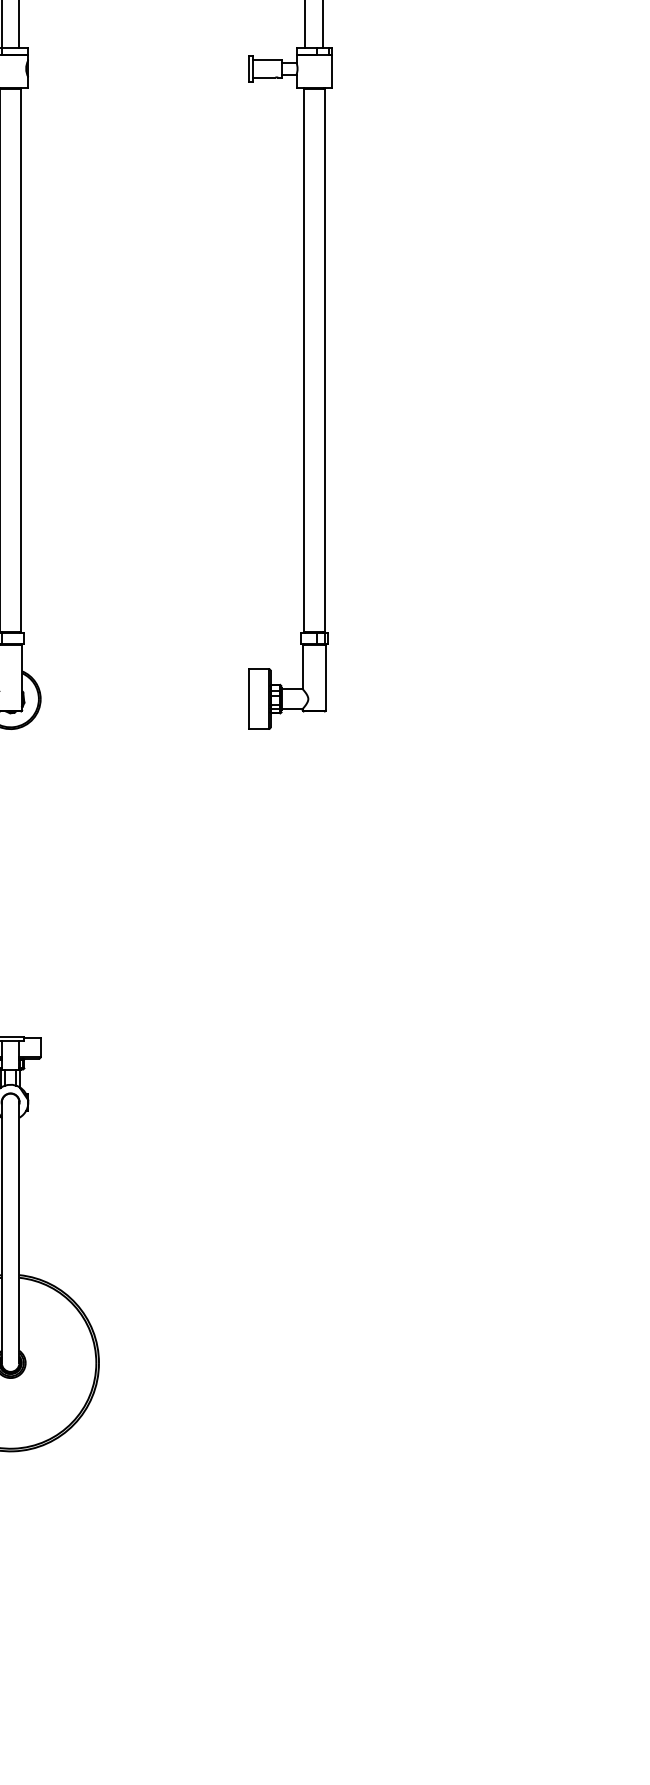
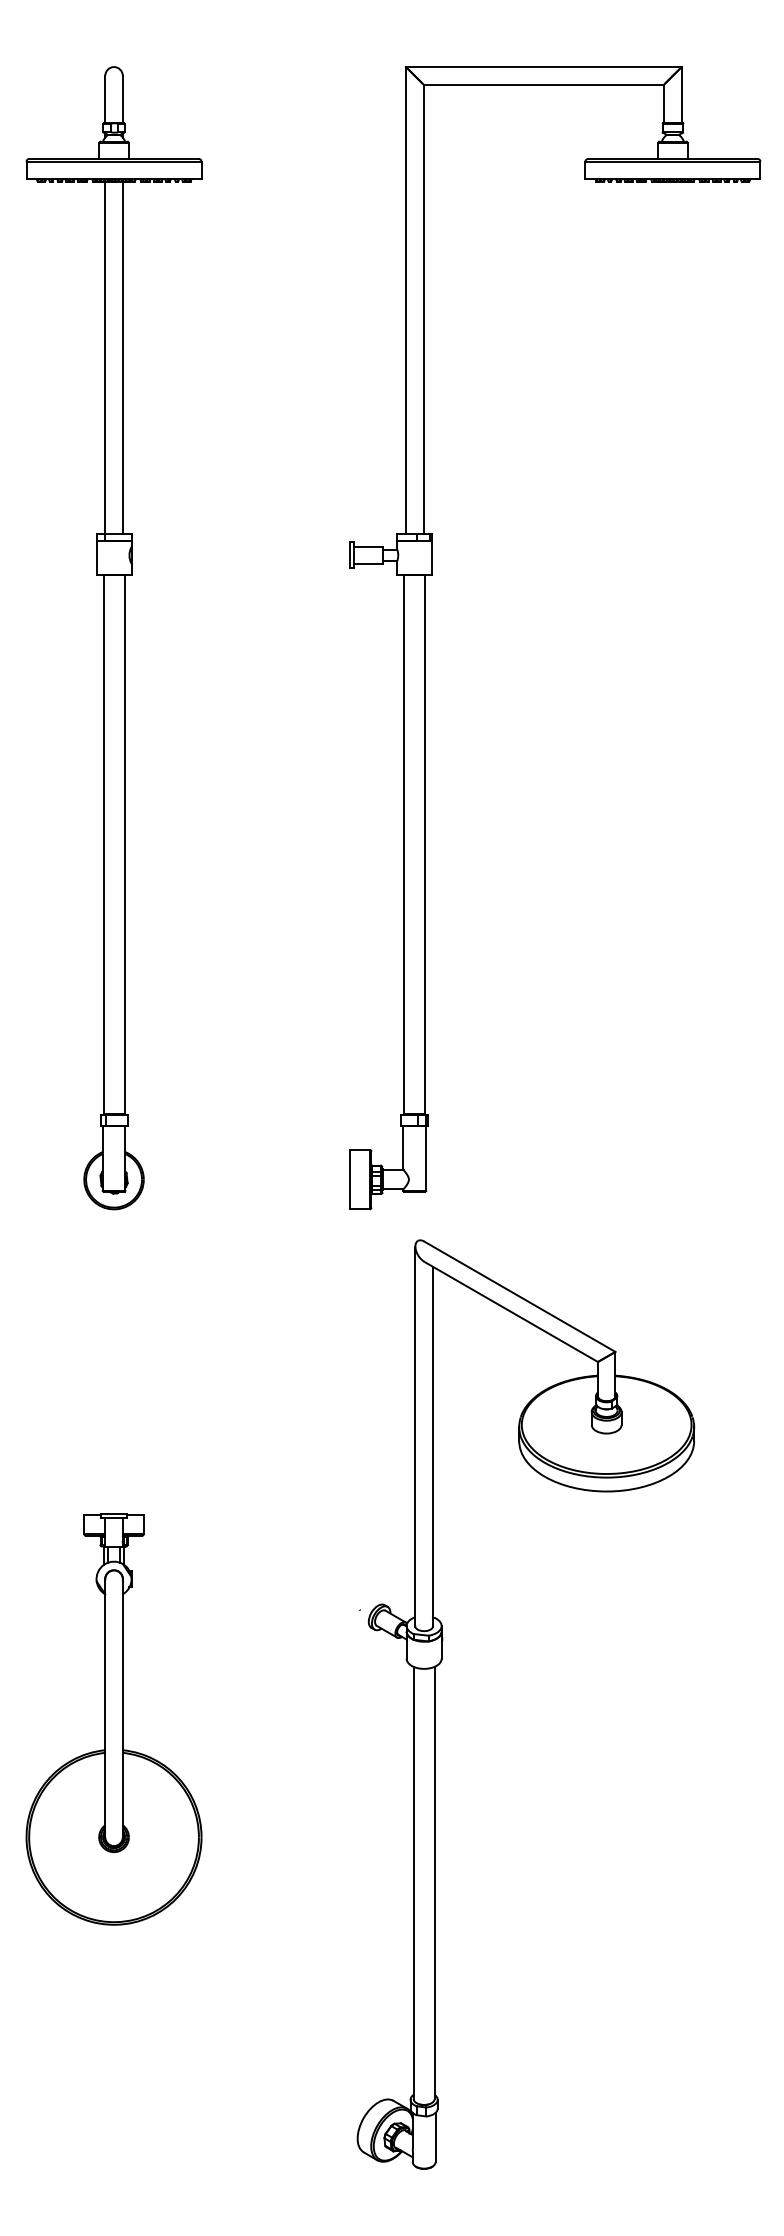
part: (335, 1228) -> (435, 1704), added

